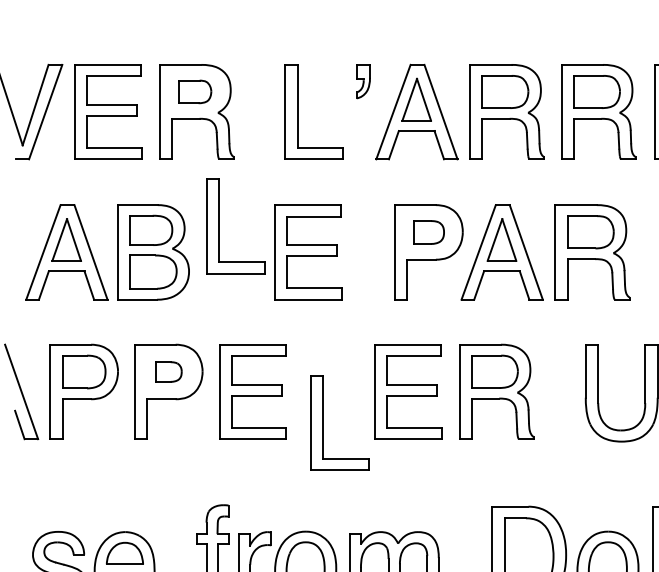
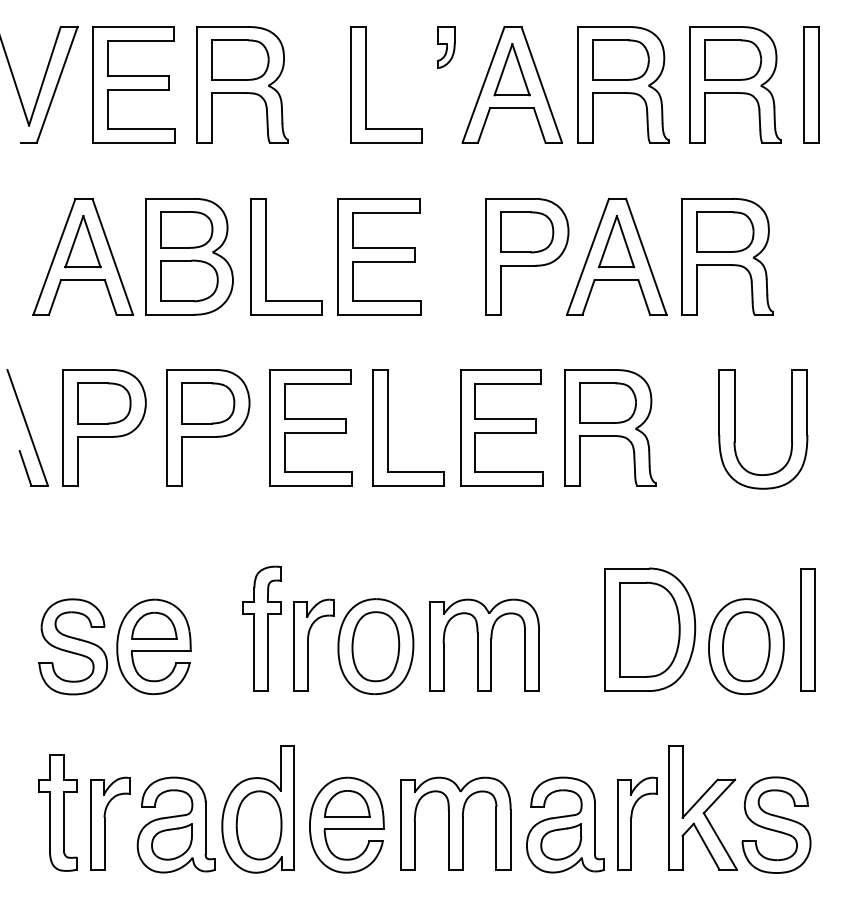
part: (195, 91) -> (240, 59), size x1.43
part: (219, 226) -> (266, 256), moved
part: (429, 232) -> (527, 232), size x1.43
part: (169, 372) -> (208, 403), size x1.67
part: (324, 422) -> (388, 427), moved

